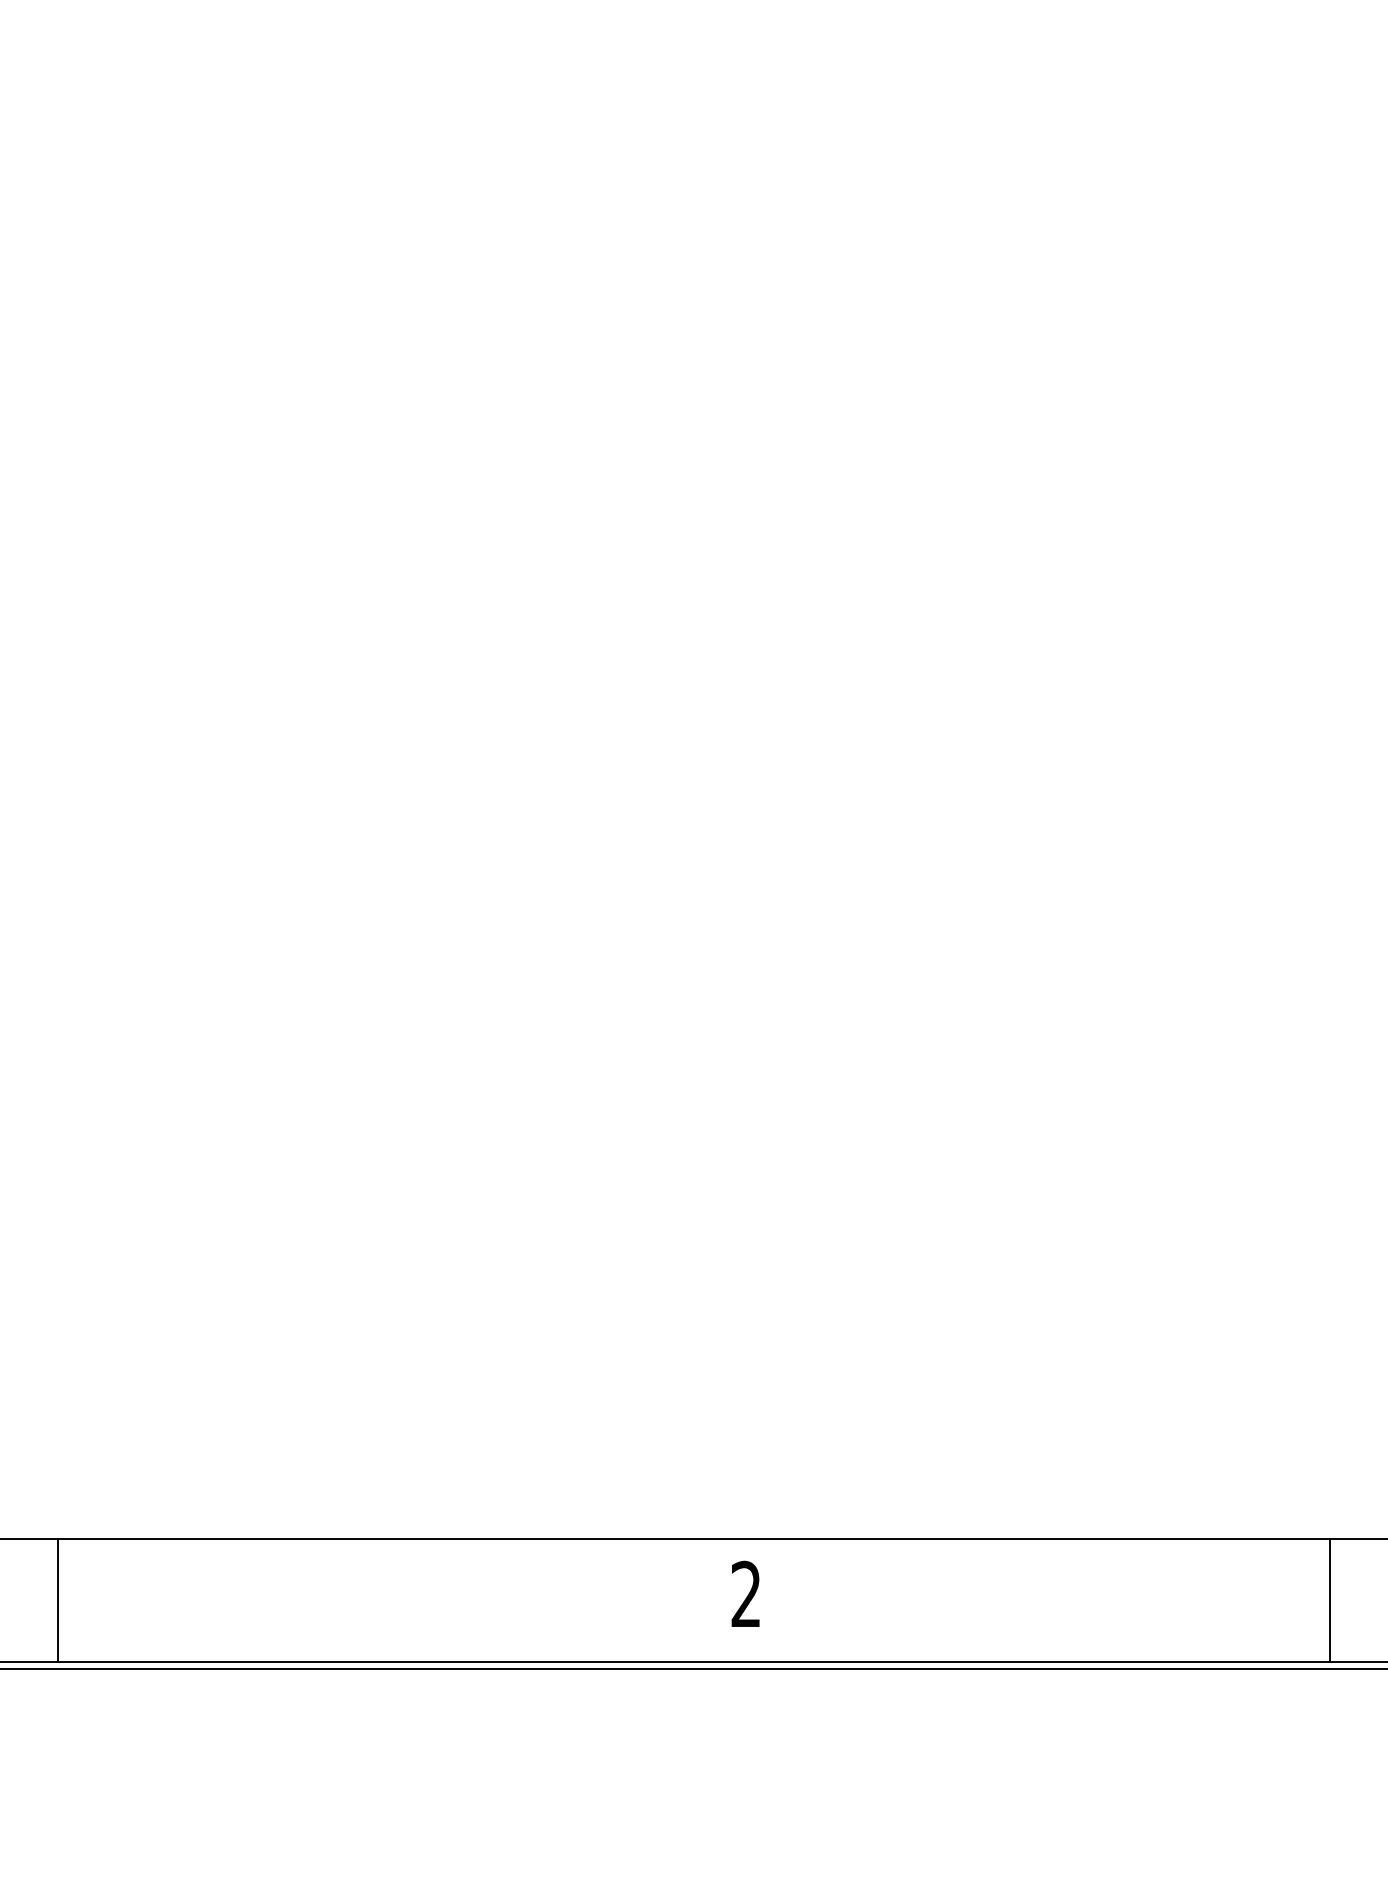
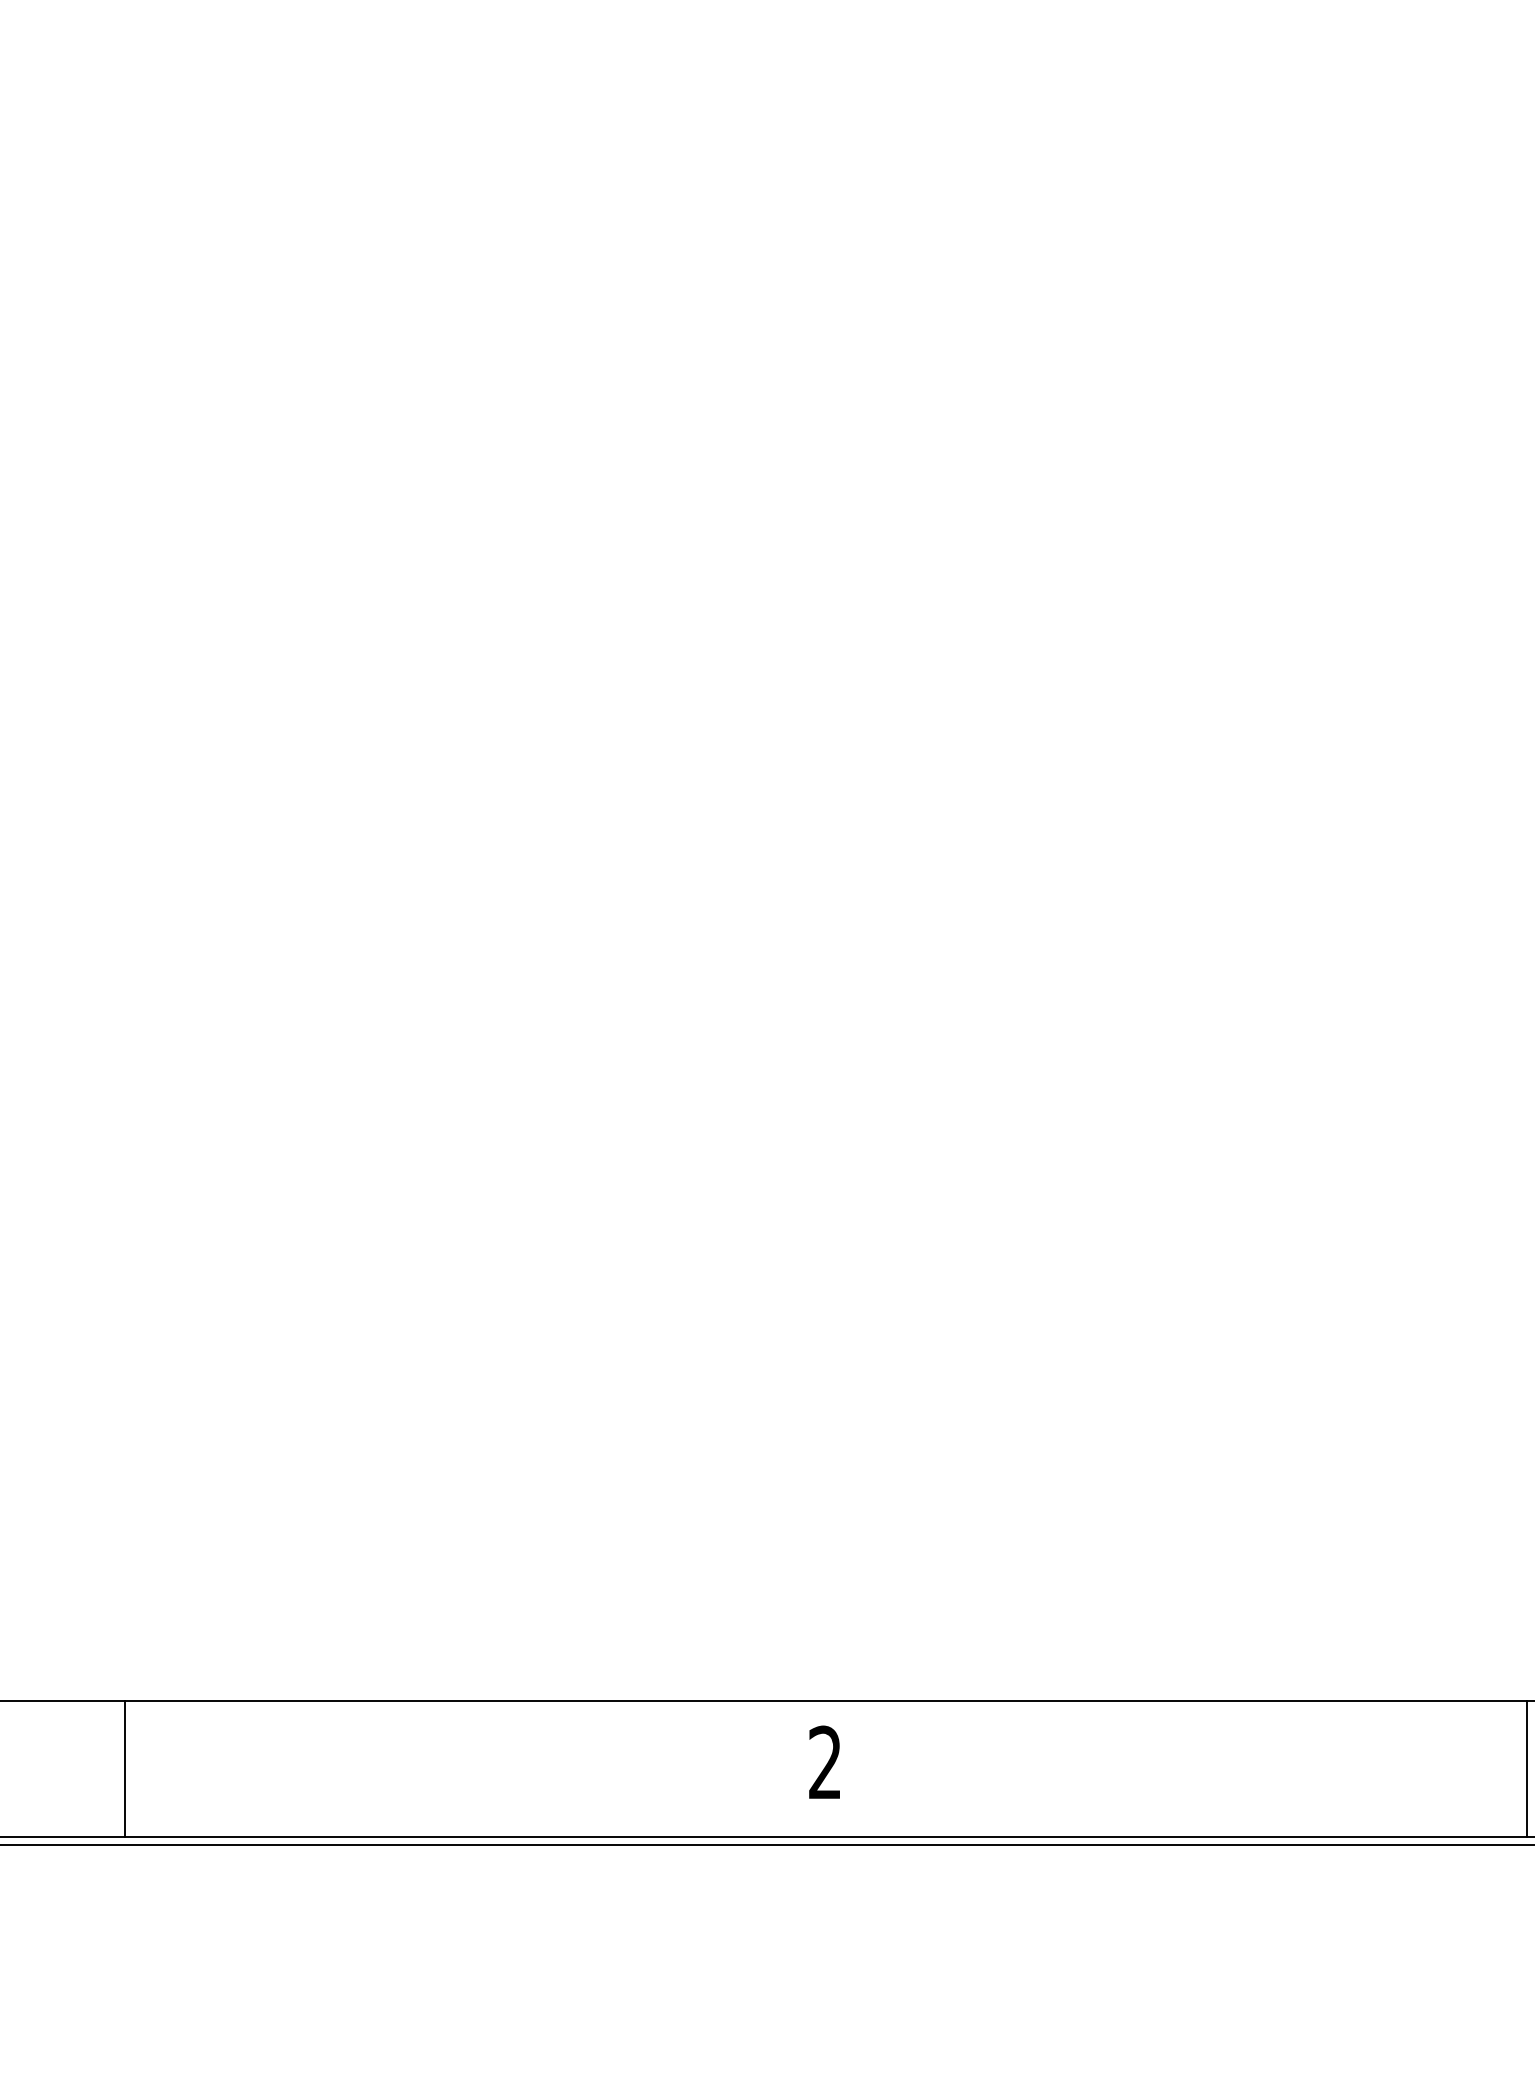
line: (57, 1600) -> (124, 1769), moved
line: (1329, 1600) -> (1526, 1769), moved

